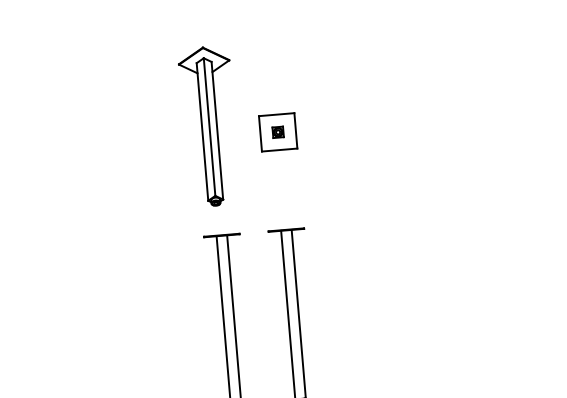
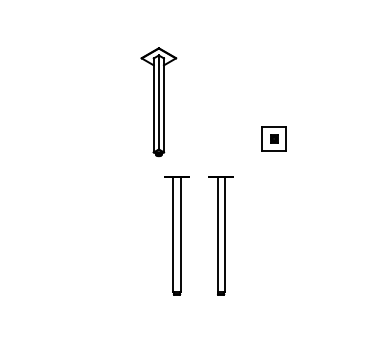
part: (209, 127) -> (158, 102), moved
part: (277, 131) -> (273, 138), moved

